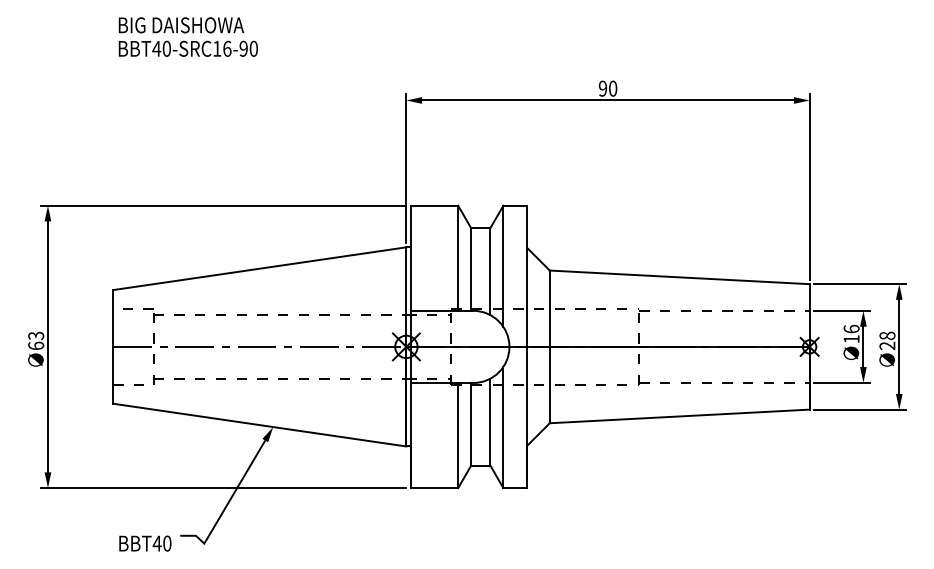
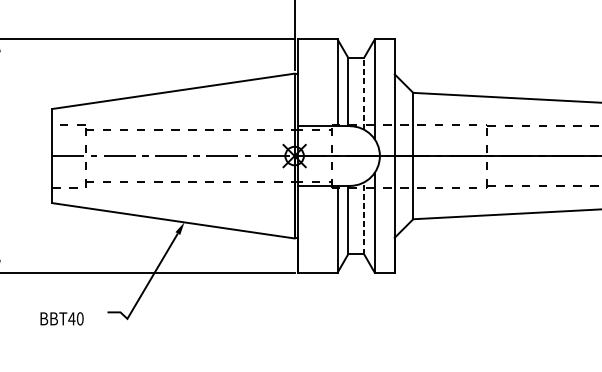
line: (490, 271) -> (364, 93), solid -> dashed
line: (490, 421) -> (364, 217), solid -> dashed
text: (145, 543) -> (62, 318), moved

